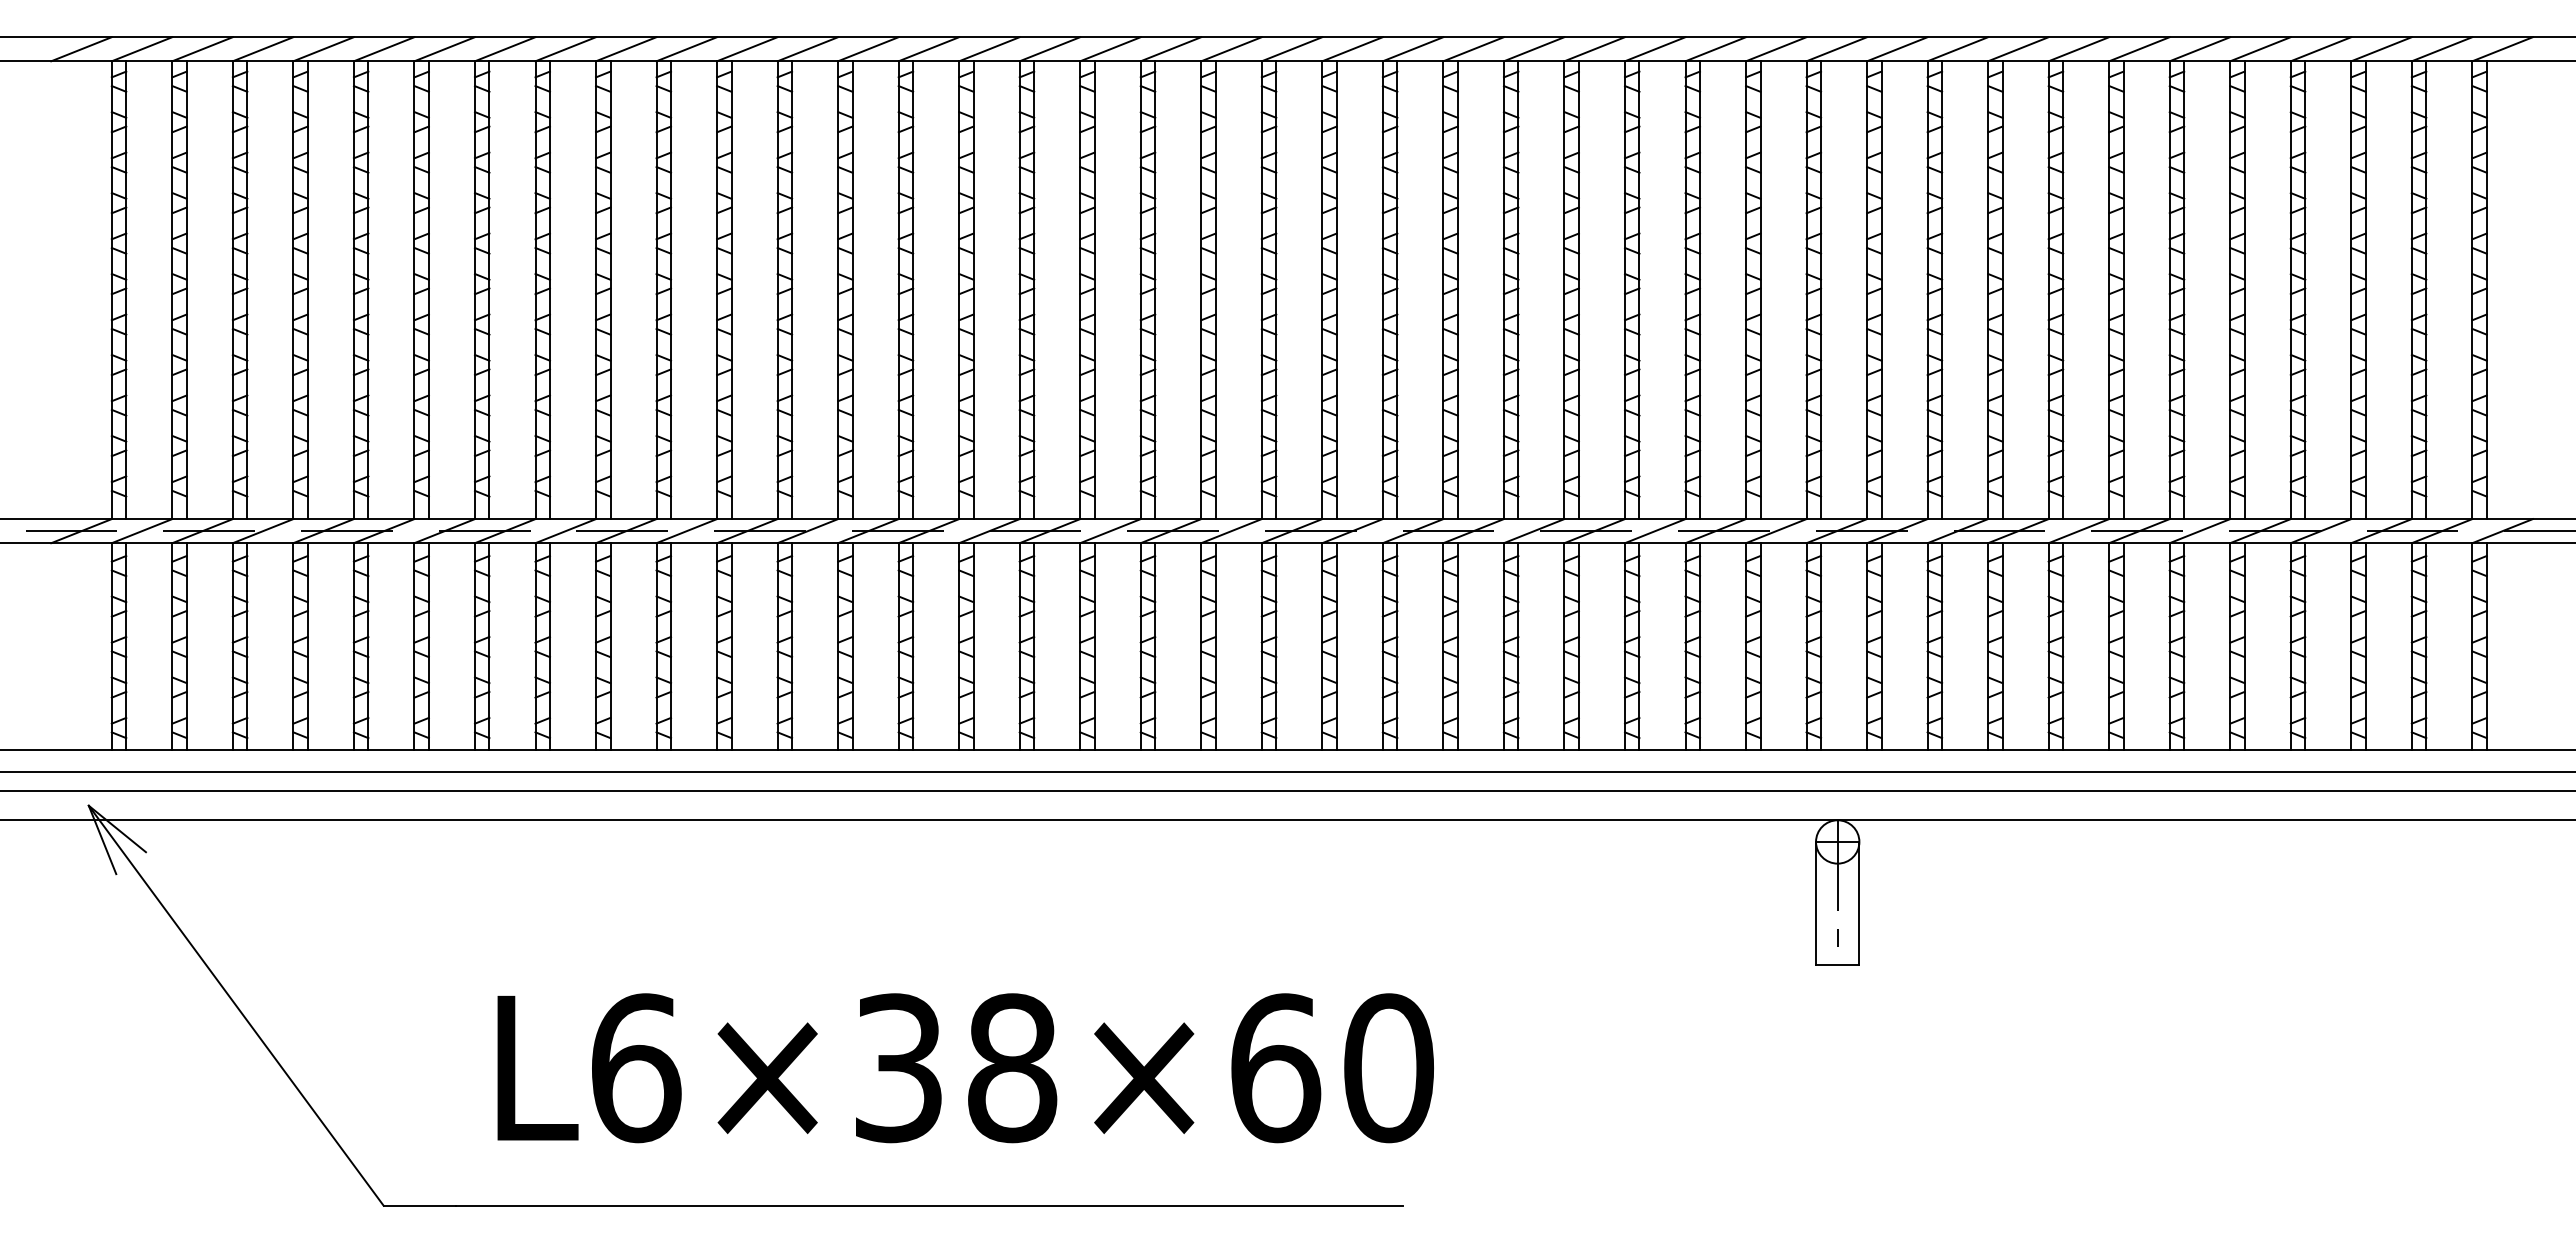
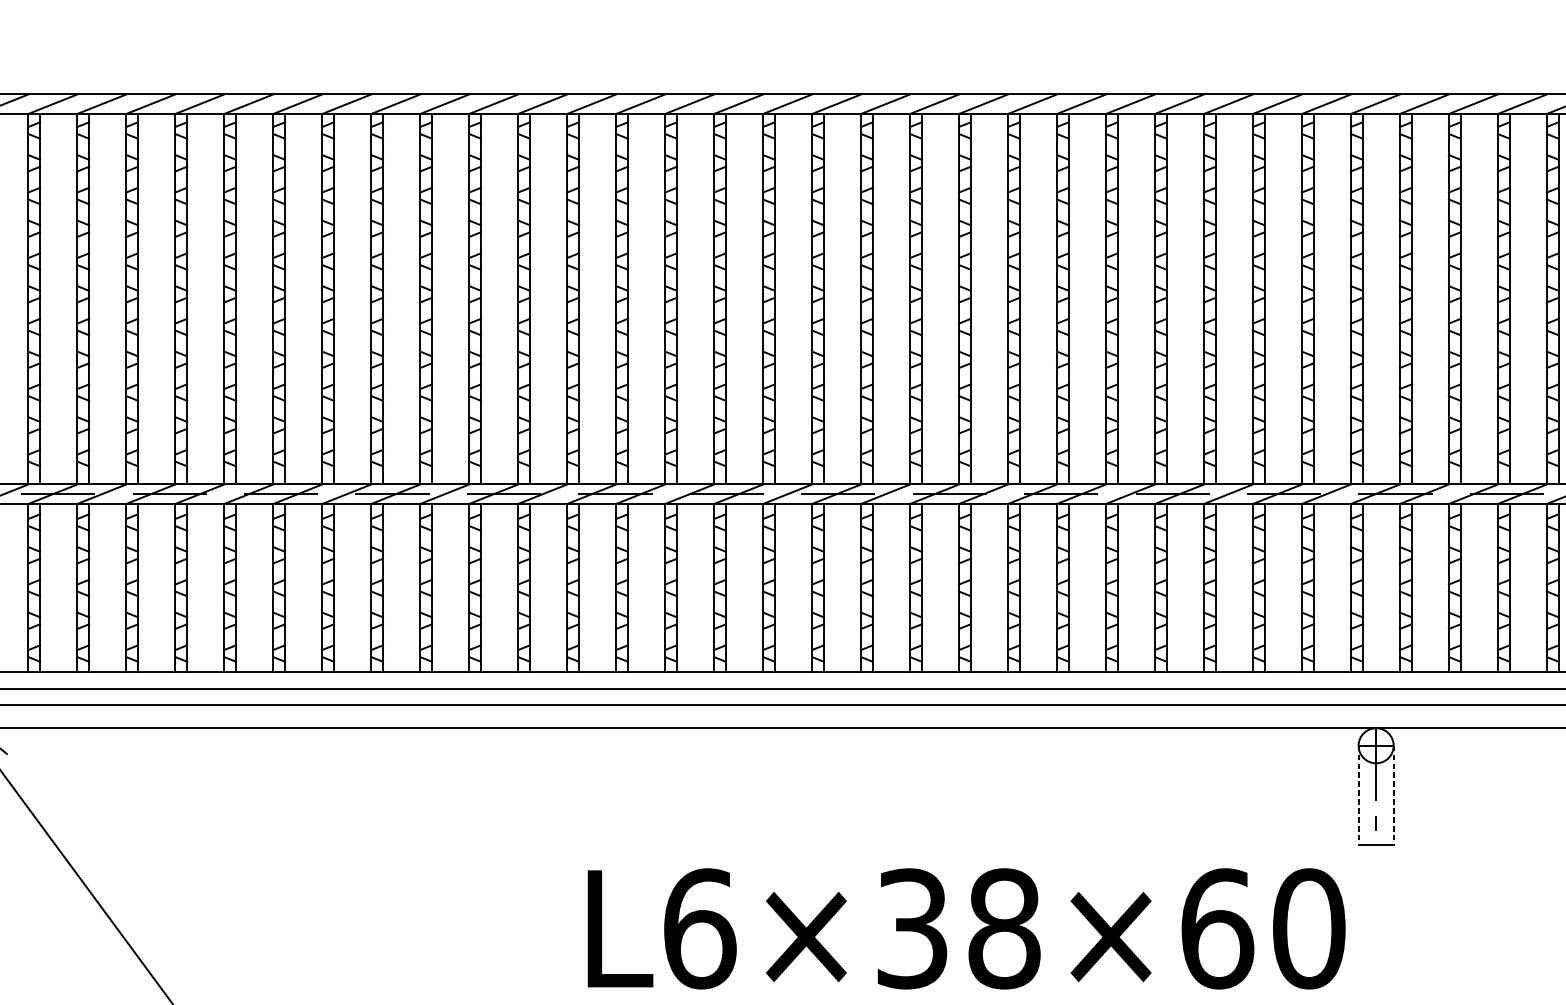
line: (1816, 903) -> (1358, 795), solid -> dashed
line: (1859, 903) -> (1393, 795), solid -> dashed
text: (965, 1068) -> (966, 929), moved

